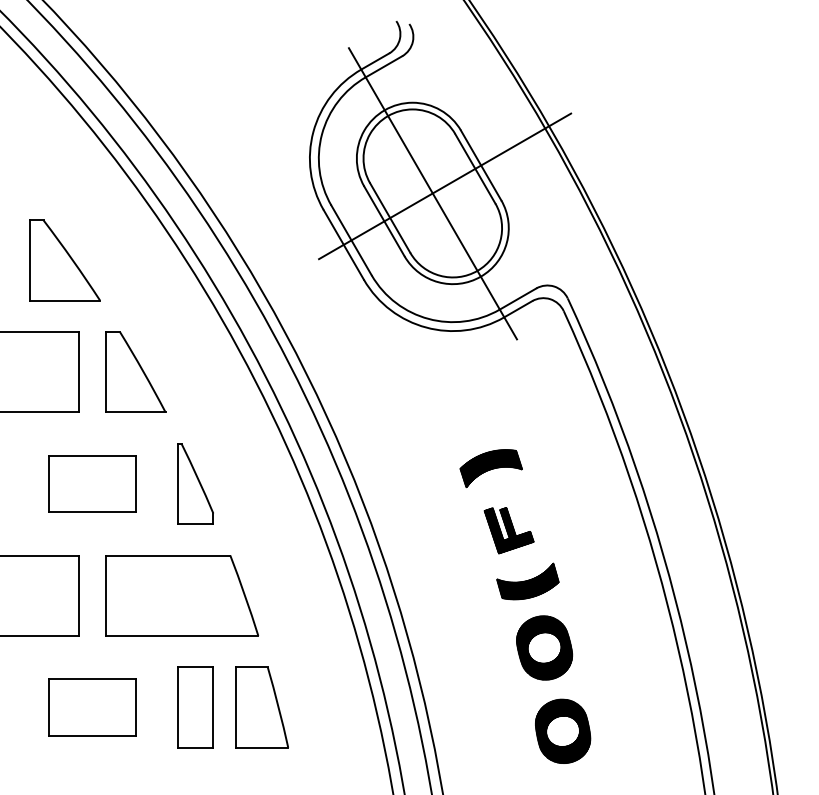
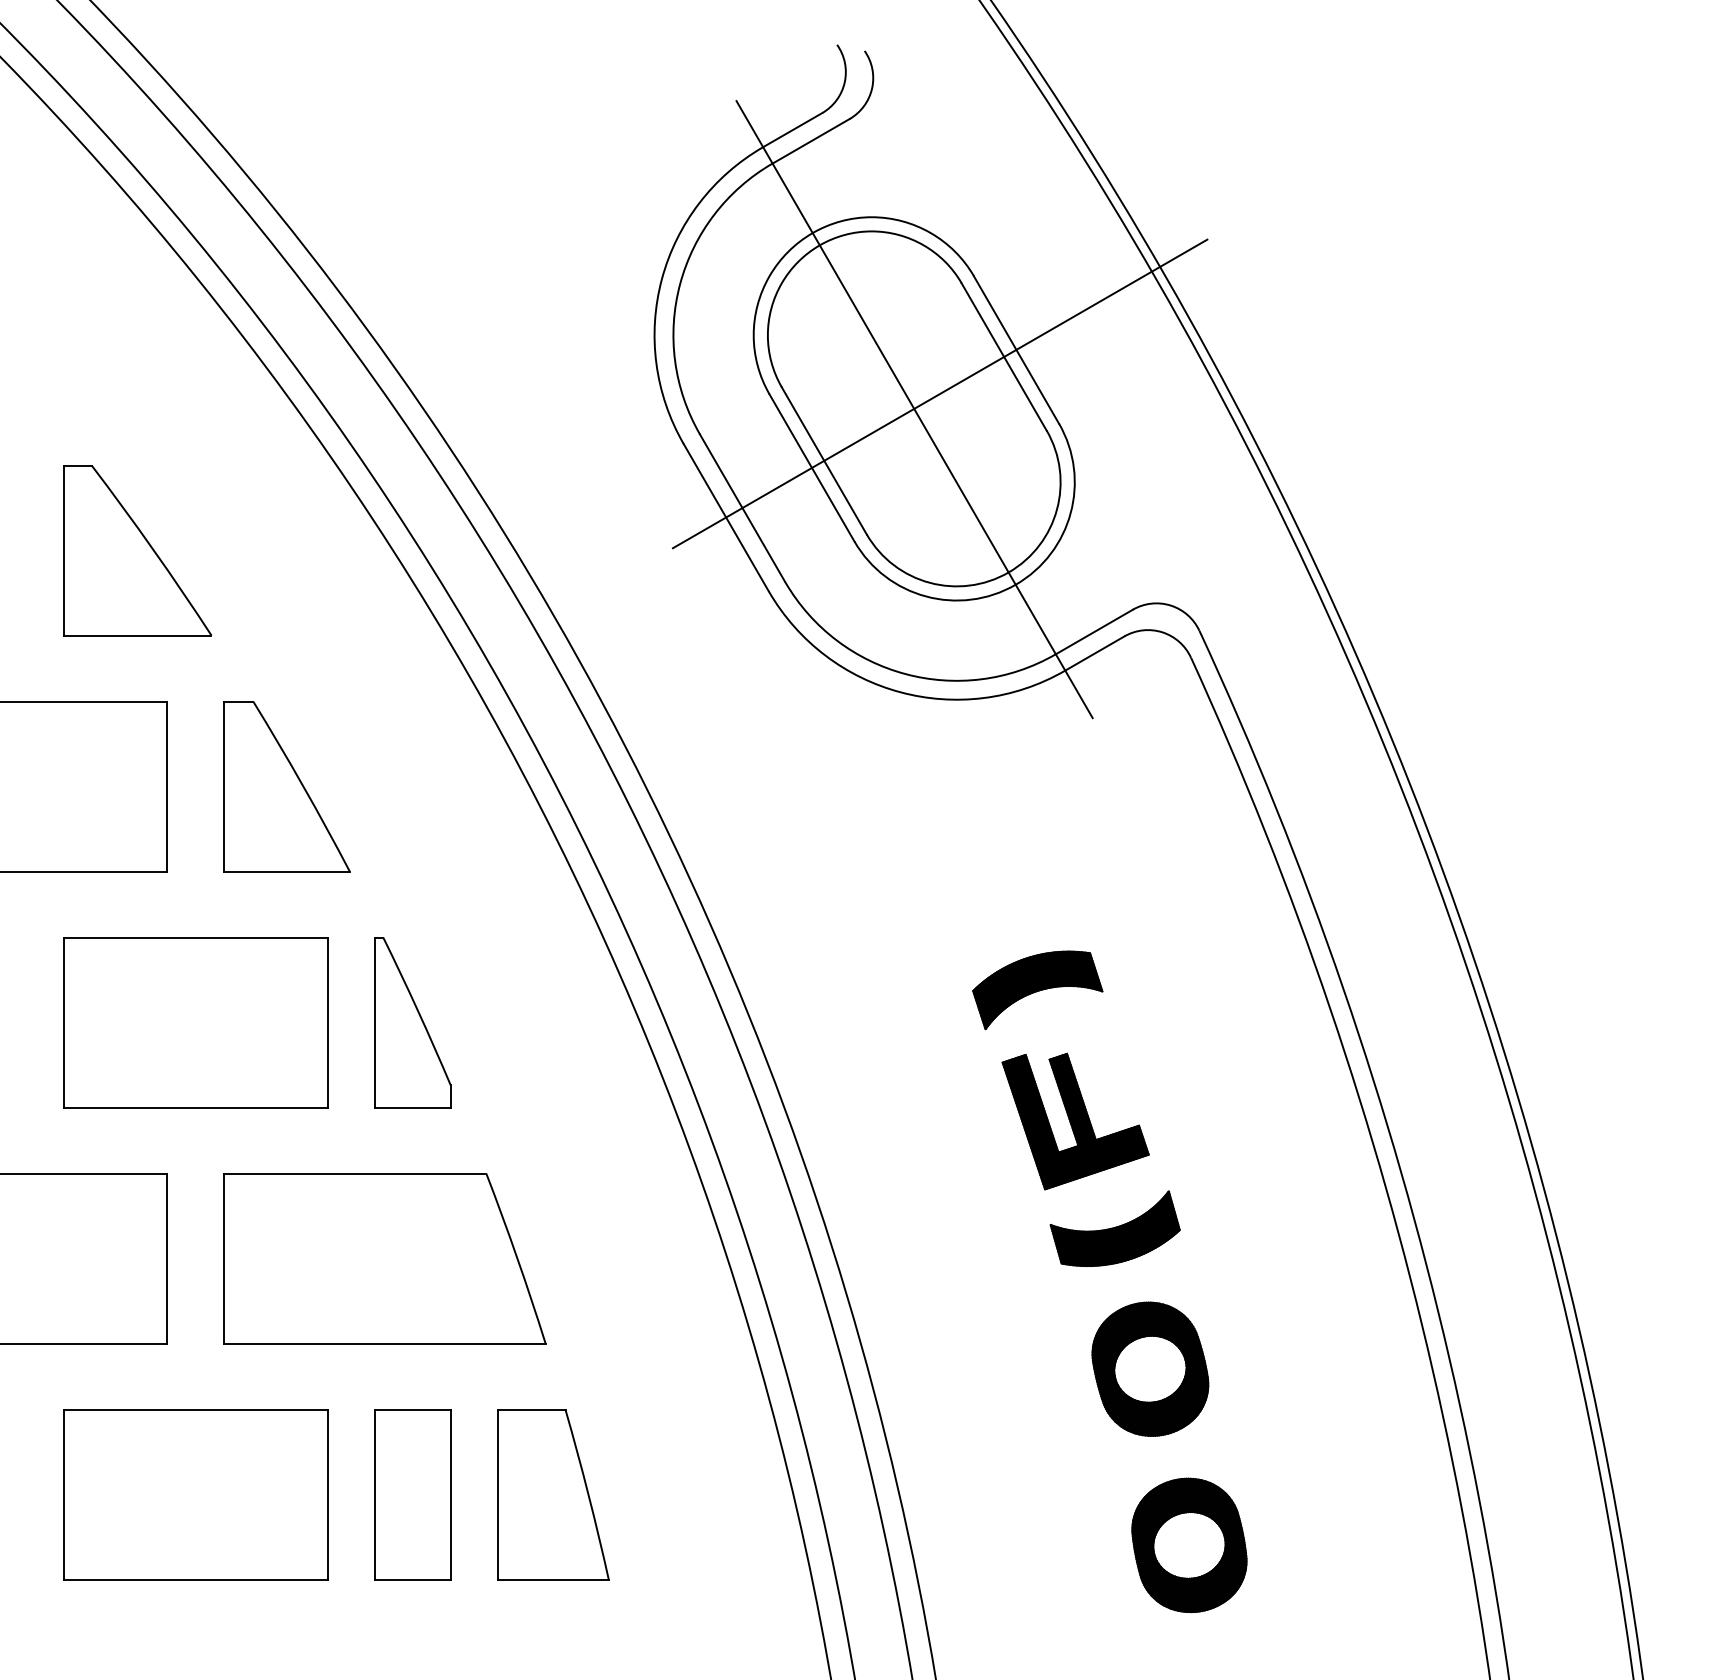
part: (92, 483) -> (195, 1021), size x1.43
part: (508, 530) -> (1074, 1121), size x1.43
part: (92, 707) -> (195, 1494), size x1.43

